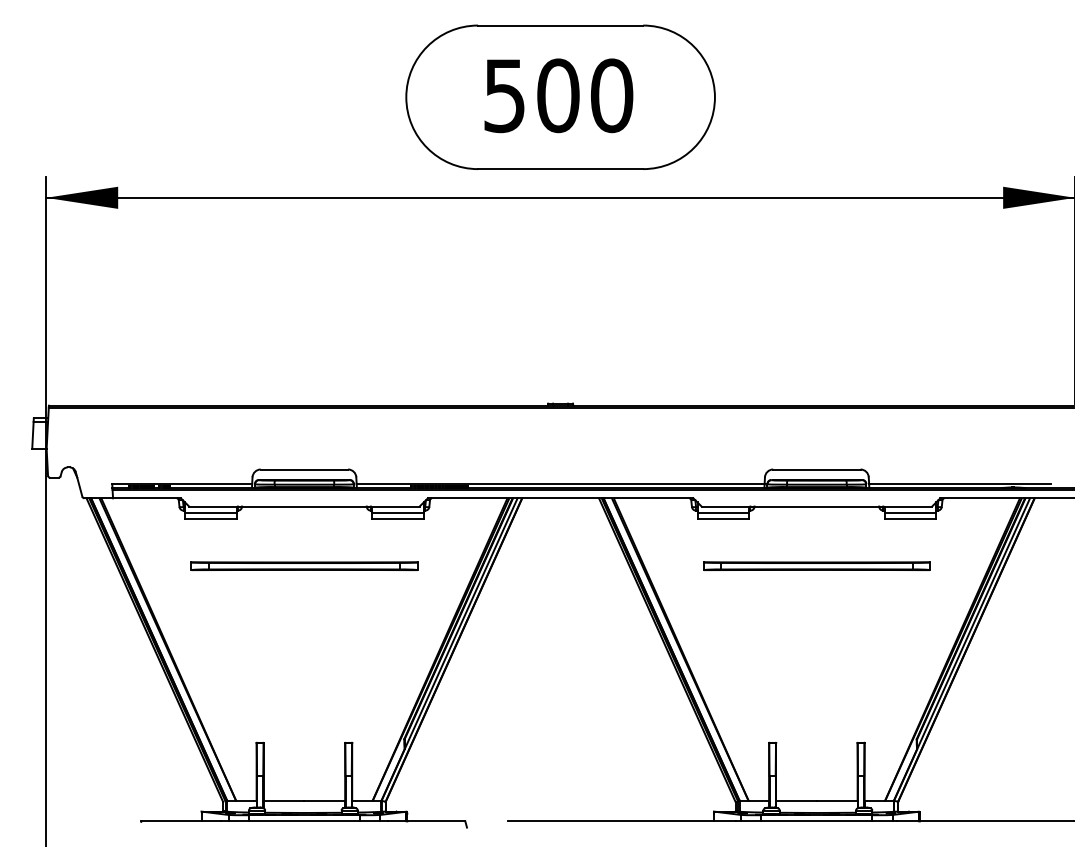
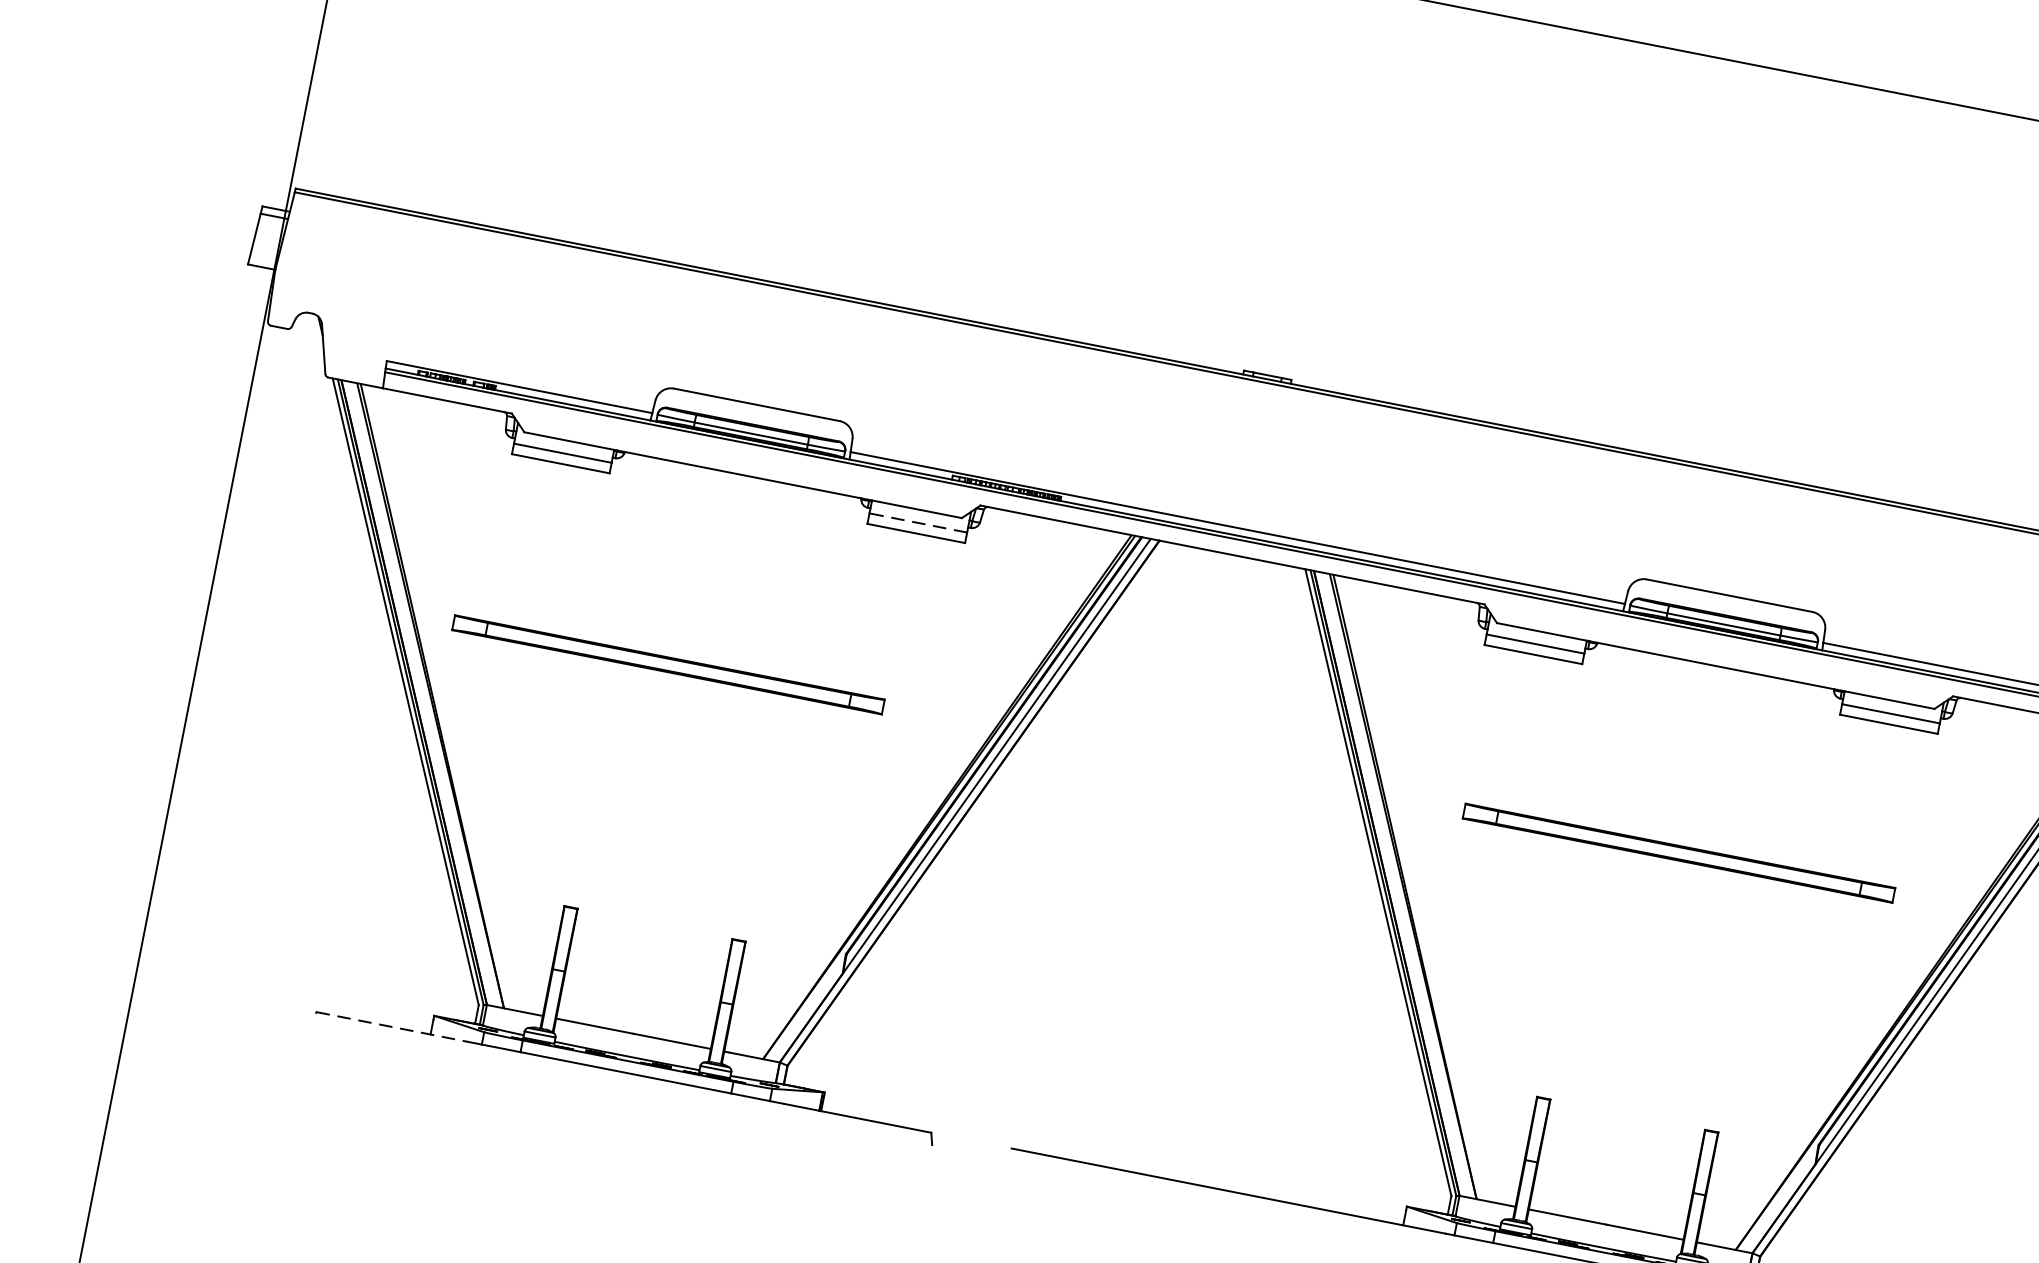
line: (398, 513) -> (919, 523), solid -> dashed
part: (304, 565) -> (668, 663), moved
part: (816, 565) -> (1678, 851), moved
line: (181, 821) -> (392, 1027), solid -> dashed

